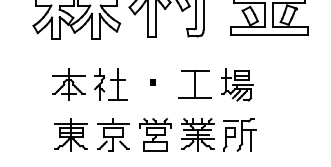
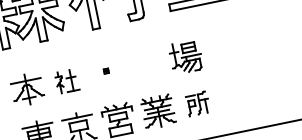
part: (110, 84) -> (66, 81), size x0.7
part: (194, 84) -> (145, 65), removed
part: (239, 134) -> (197, 103), size x0.7

